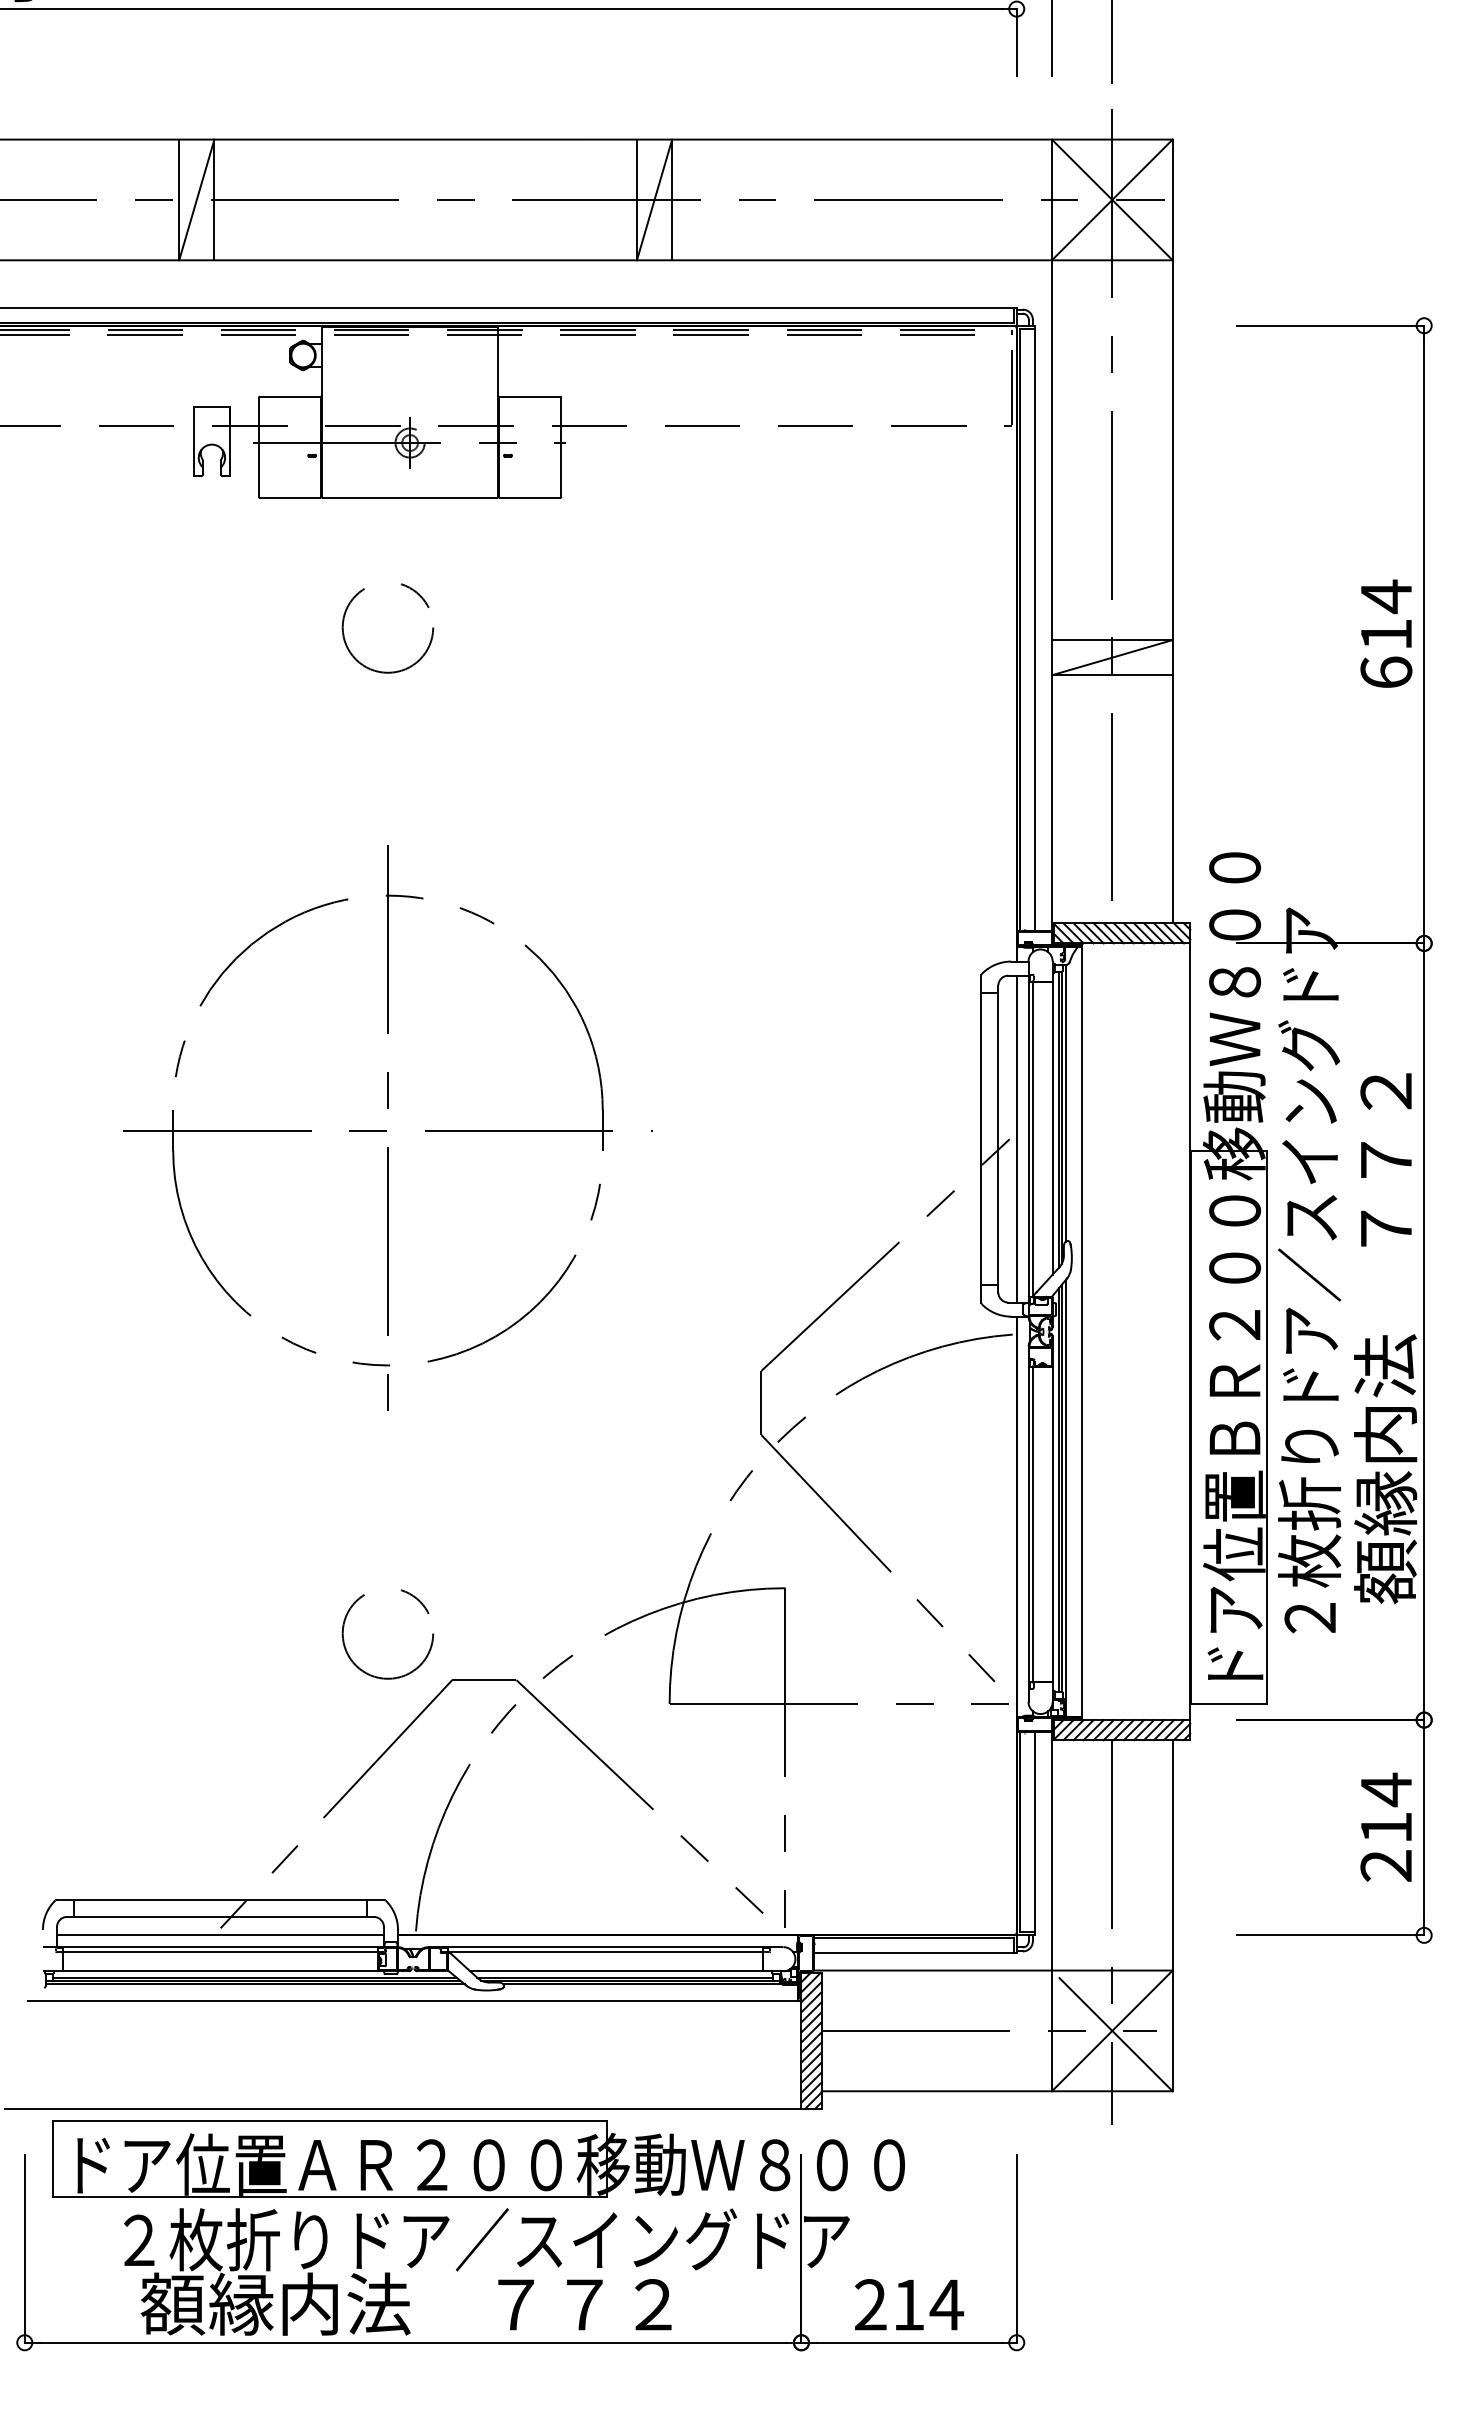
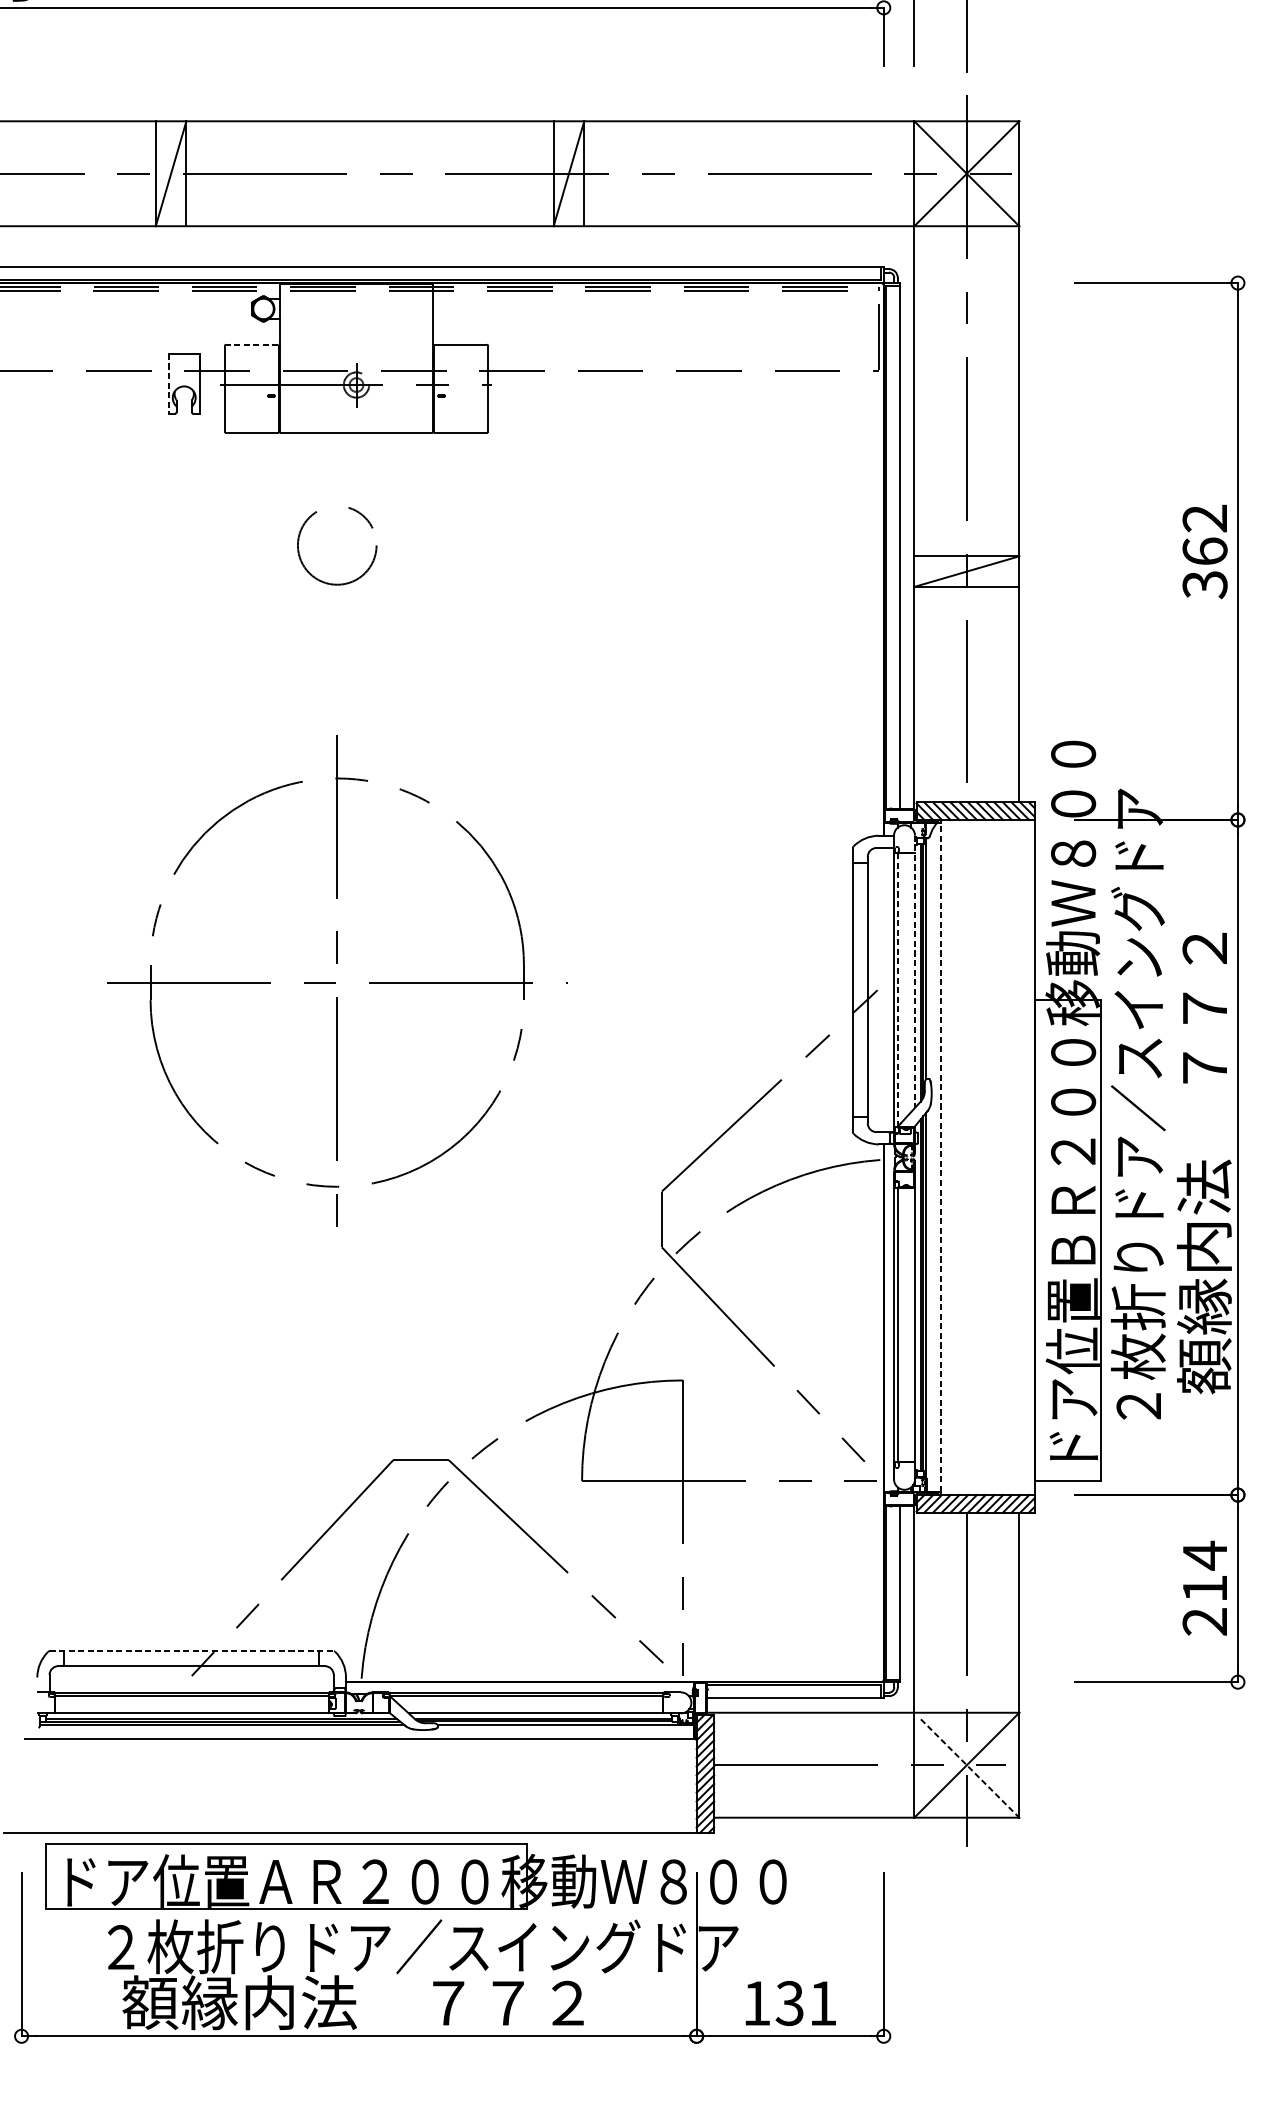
line: (289, 396) -> (251, 344), solid -> dashed
line: (193, 442) -> (168, 384), solid -> dashed
text: (1386, 634) -> (1205, 551), 614 -> 362
line: (1052, 1118) -> (914, 972), solid -> dashed
line: (1016, 1138) -> (883, 989), removed
line: (1033, 1139) -> (898, 990), solid -> dashed
line: (1082, 1331) -> (940, 1157), solid -> dashed
circle: (387, 1634) -> (336, 1420), removed
line: (220, 1899) -> (191, 1651), solid -> dashed
line: (220, 1935) -> (191, 1682), removed
line: (1116, 2035) -> (970, 1769), solid -> dashed
text: (909, 2304) -> (790, 2003), 214 -> 131

